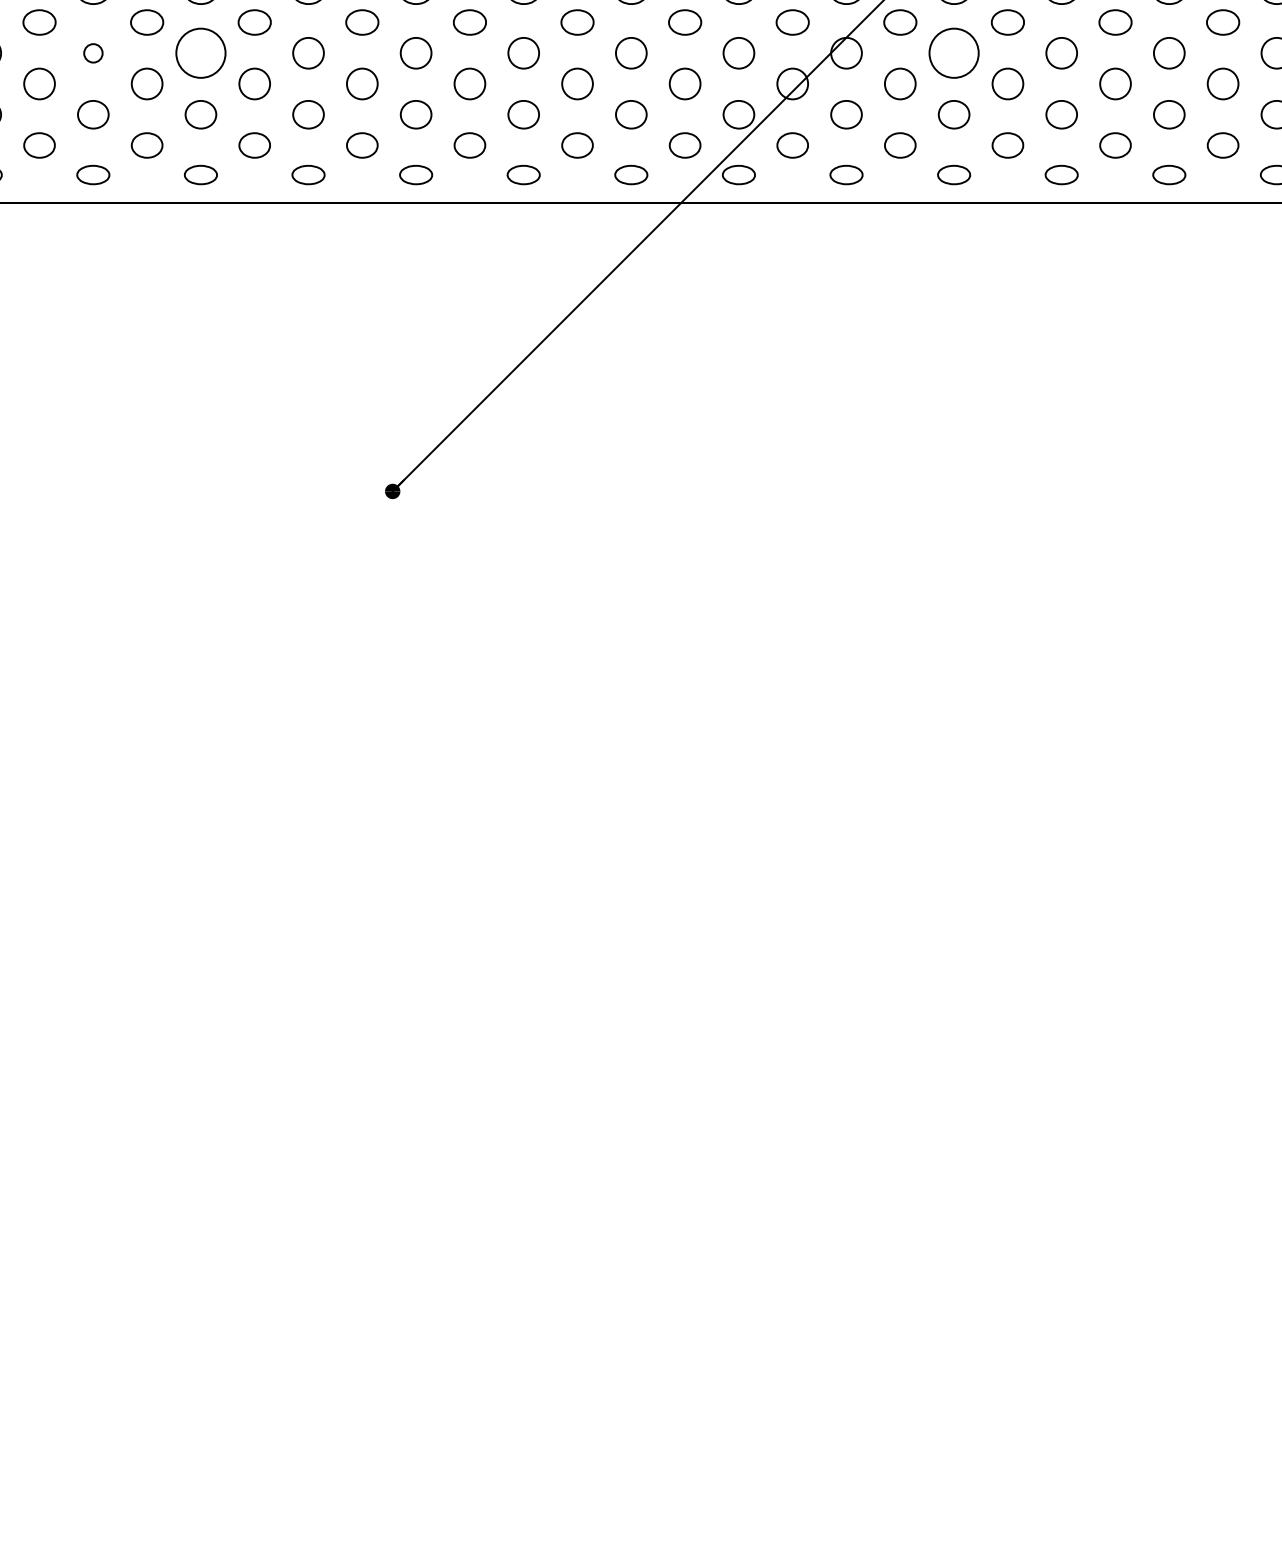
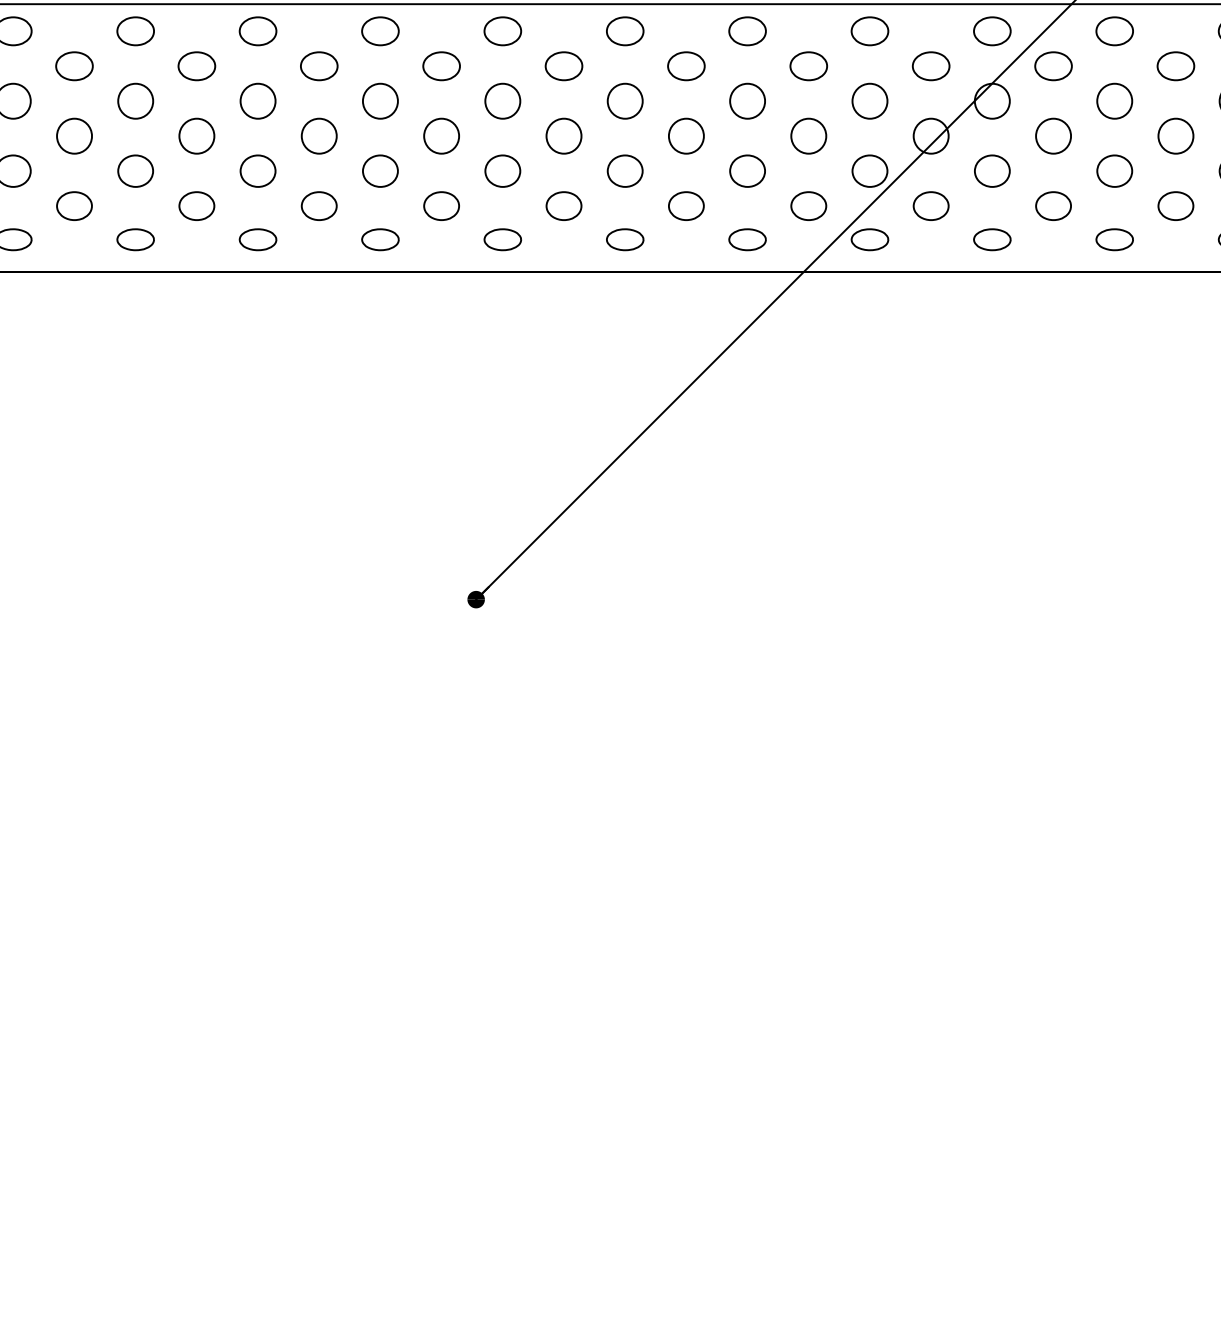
circle: (200, 52) -> (257, 100), size x0.62
circle: (953, 52) -> (1114, 100), size x0.62
circle: (93, 53) -> (135, 101), size x1.67

